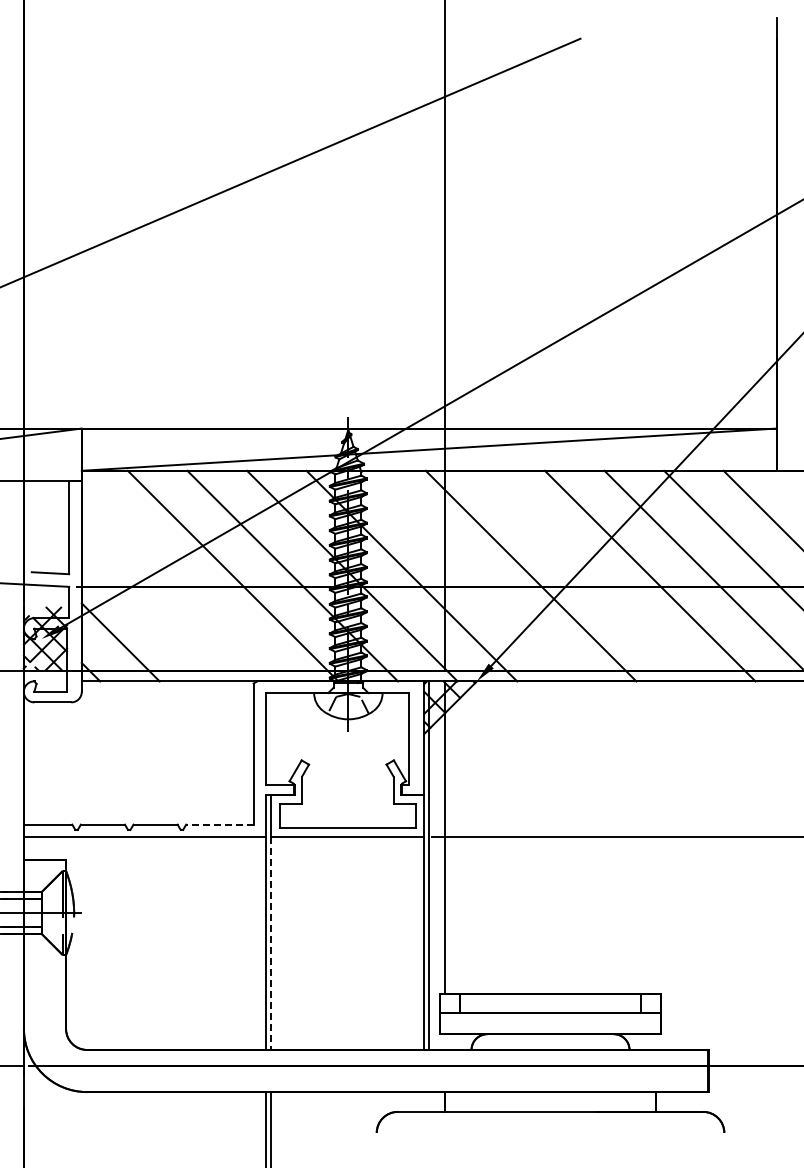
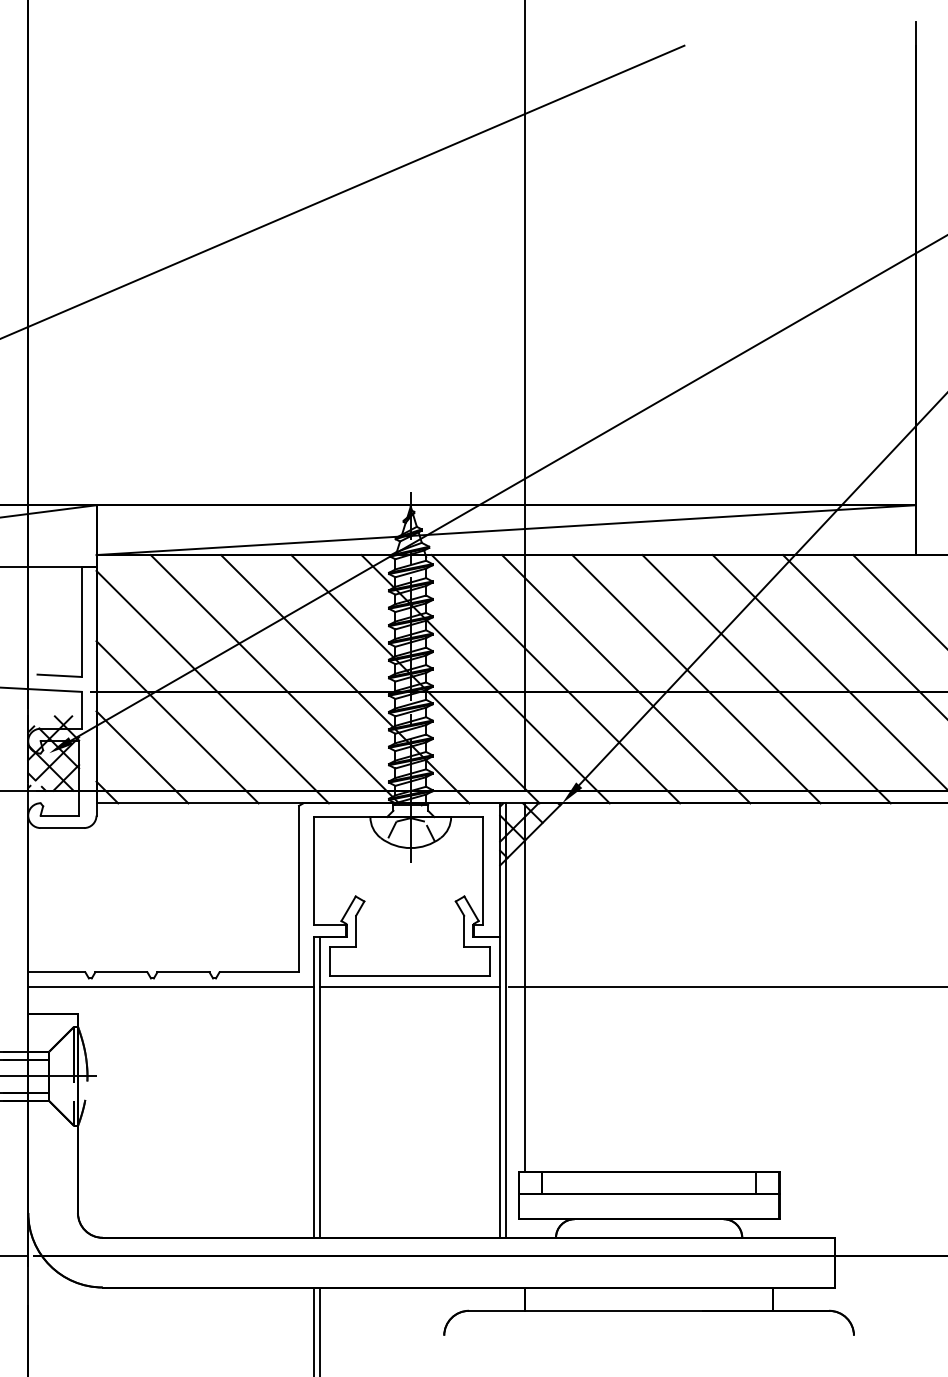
line: (471, 575) -> (555, 678), added
line: (590, 575) -> (696, 678), added
line: (179, 582) -> (211, 686), added
line: (150, 612) -> (177, 722), added
line: (219, 824) -> (258, 972), dashed -> solid
line: (271, 944) -> (320, 1113), dashed -> solid

